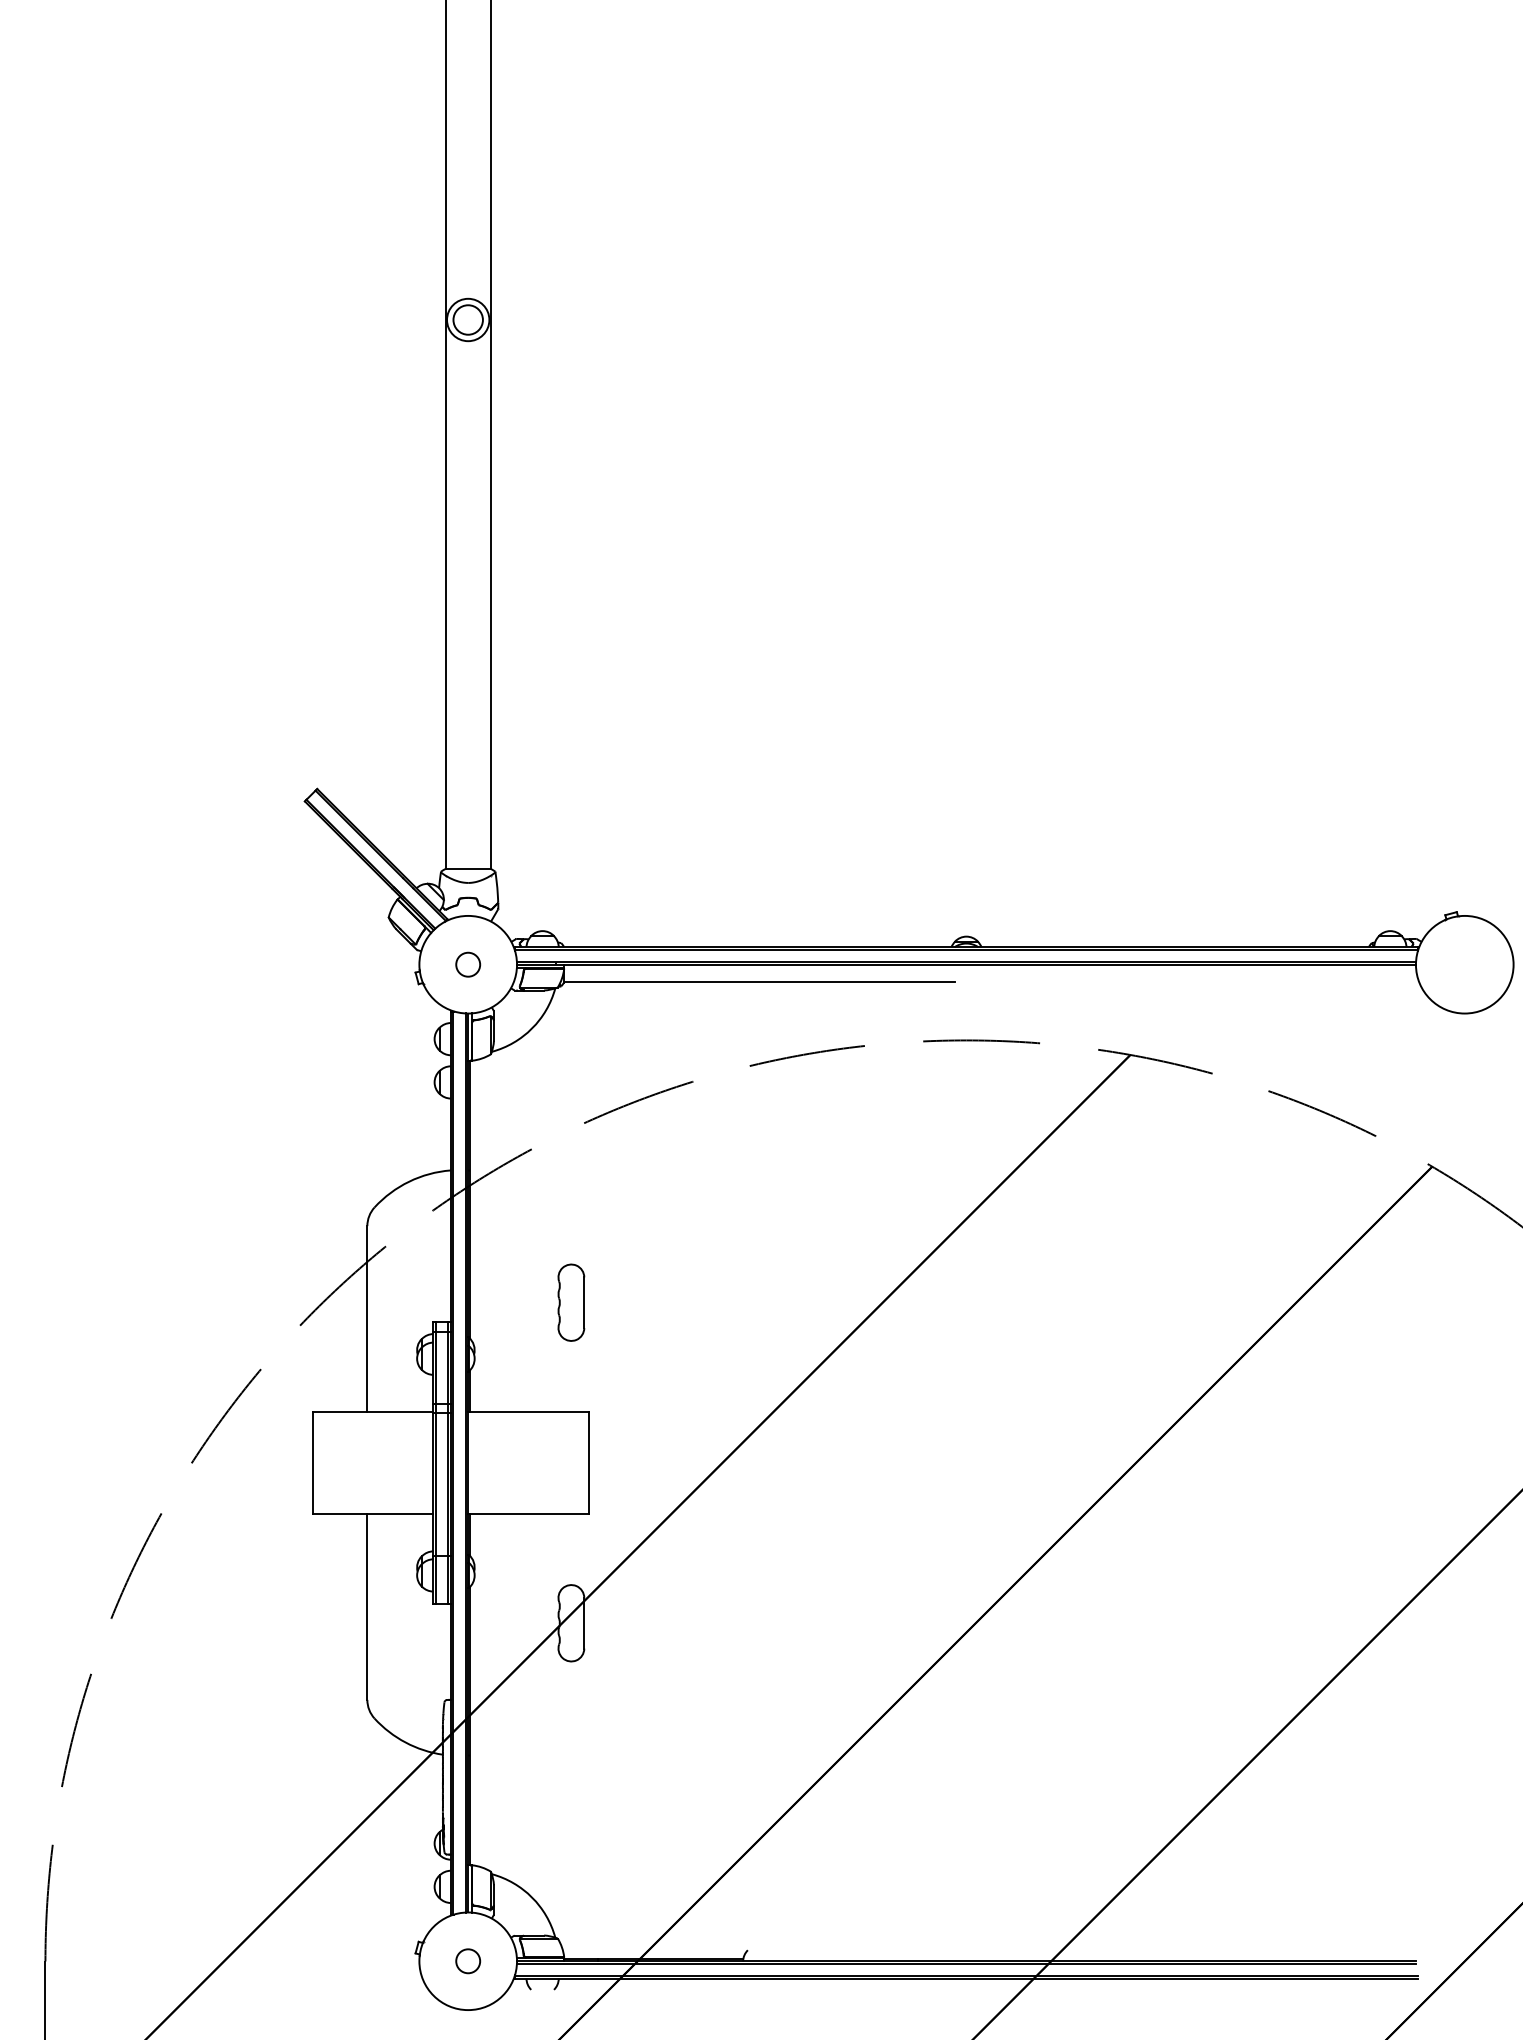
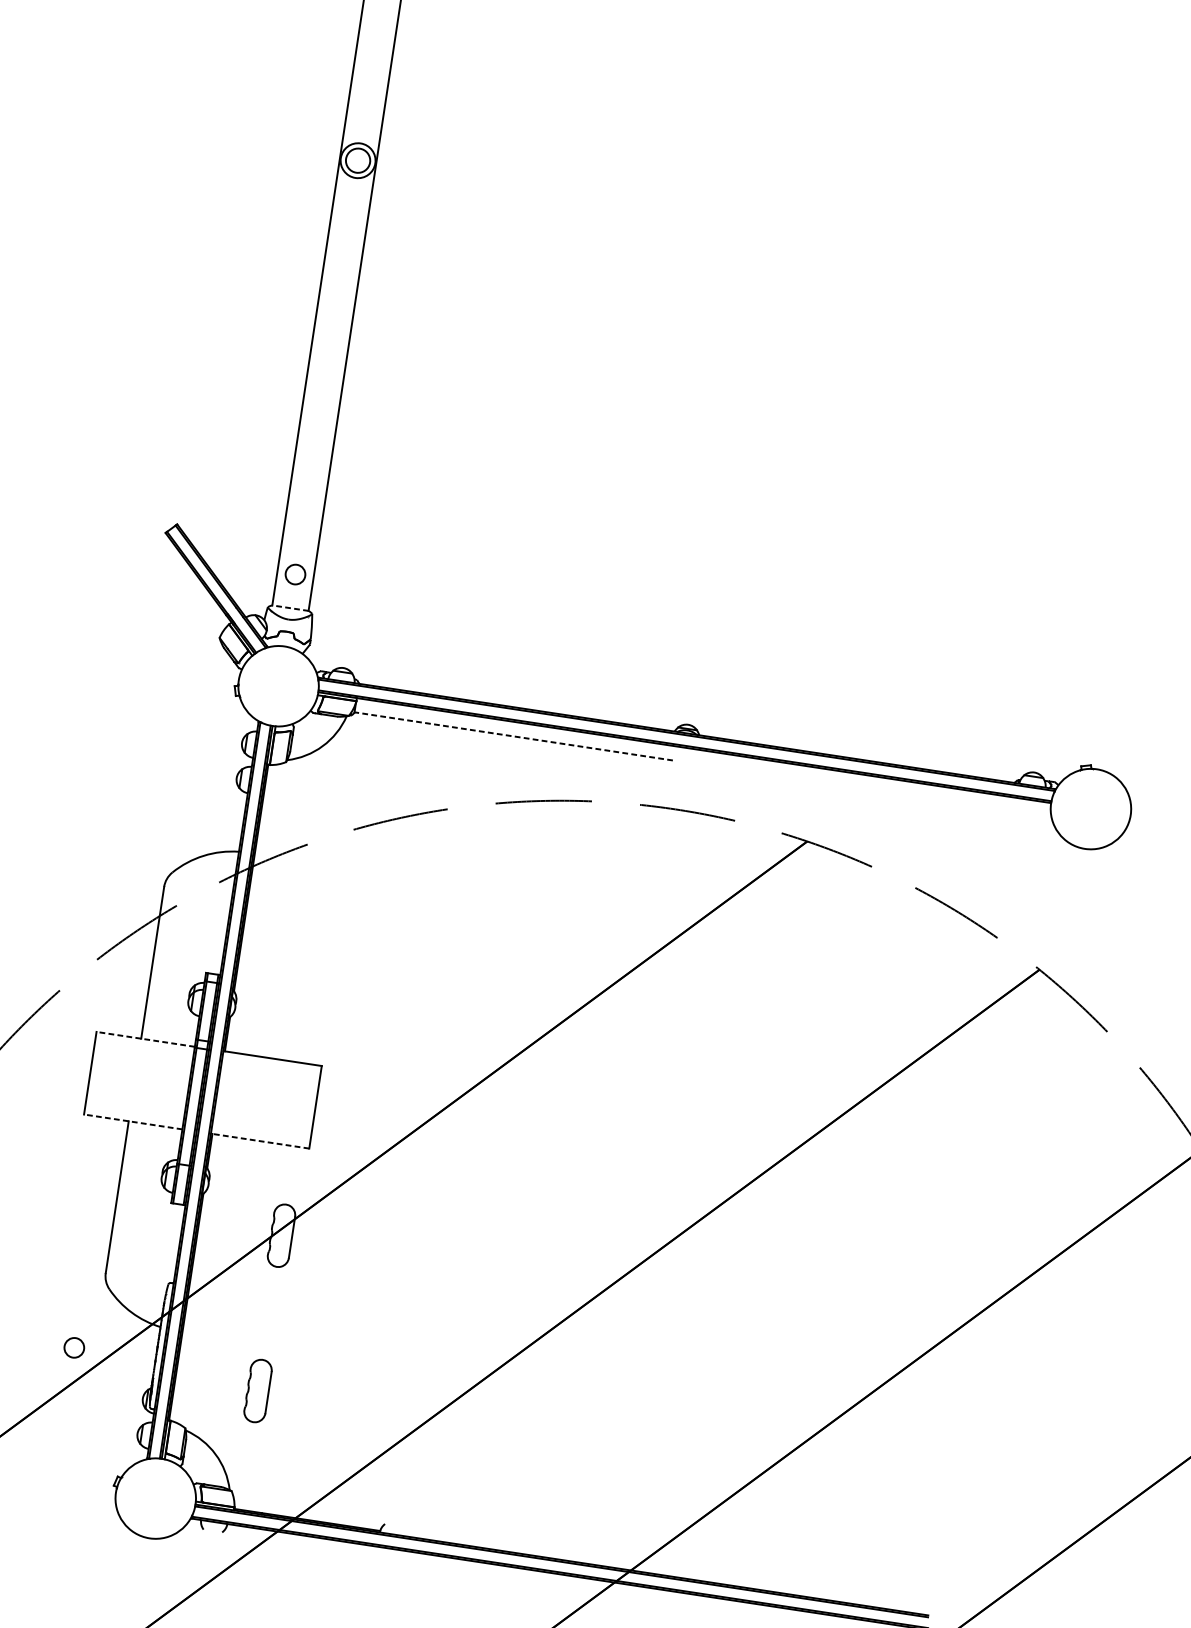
line: (468, 868) -> (290, 607), solid -> dashed
circle: (468, 964) -> (295, 574), moved
line: (758, 982) -> (513, 736), solid -> dashed
part: (571, 1302) -> (258, 1390), moved
line: (372, 1412) -> (145, 1039), solid -> dashed
line: (372, 1513) -> (132, 1121), solid -> dashed
line: (528, 1513) -> (260, 1141), solid -> dashed
circle: (468, 1961) -> (74, 1348), moved

